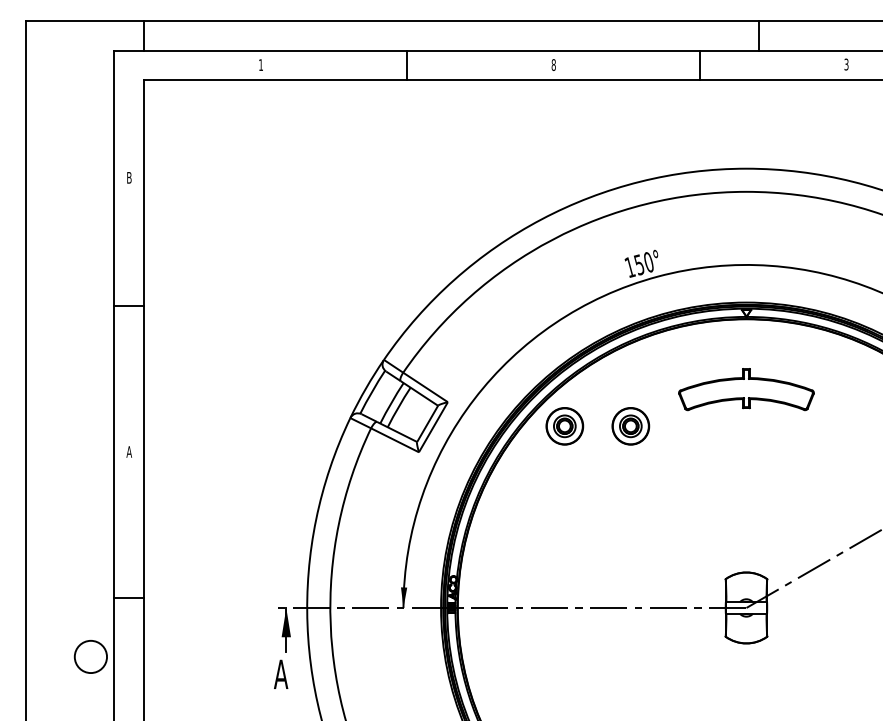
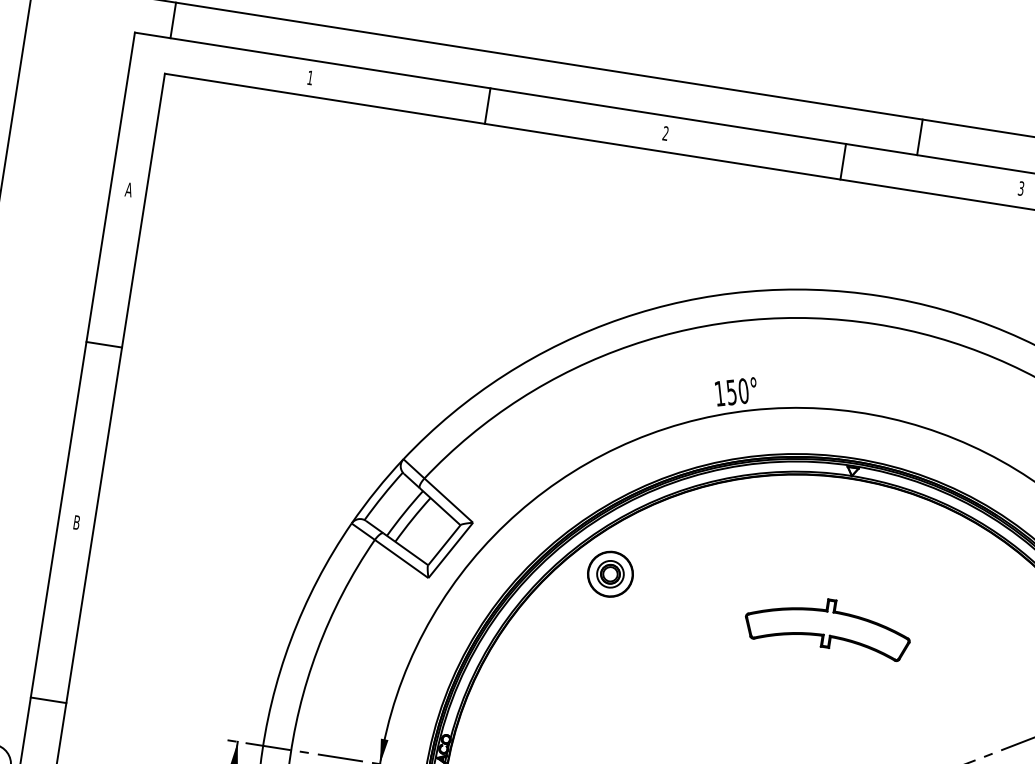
text: (553, 64) -> (665, 132), 8 -> 2
text: (129, 177) -> (129, 189), B -> A
part: (746, 389) -> (828, 624), moved
part: (630, 426) -> (690, 586), removed
text: (129, 451) -> (77, 522), A -> B

